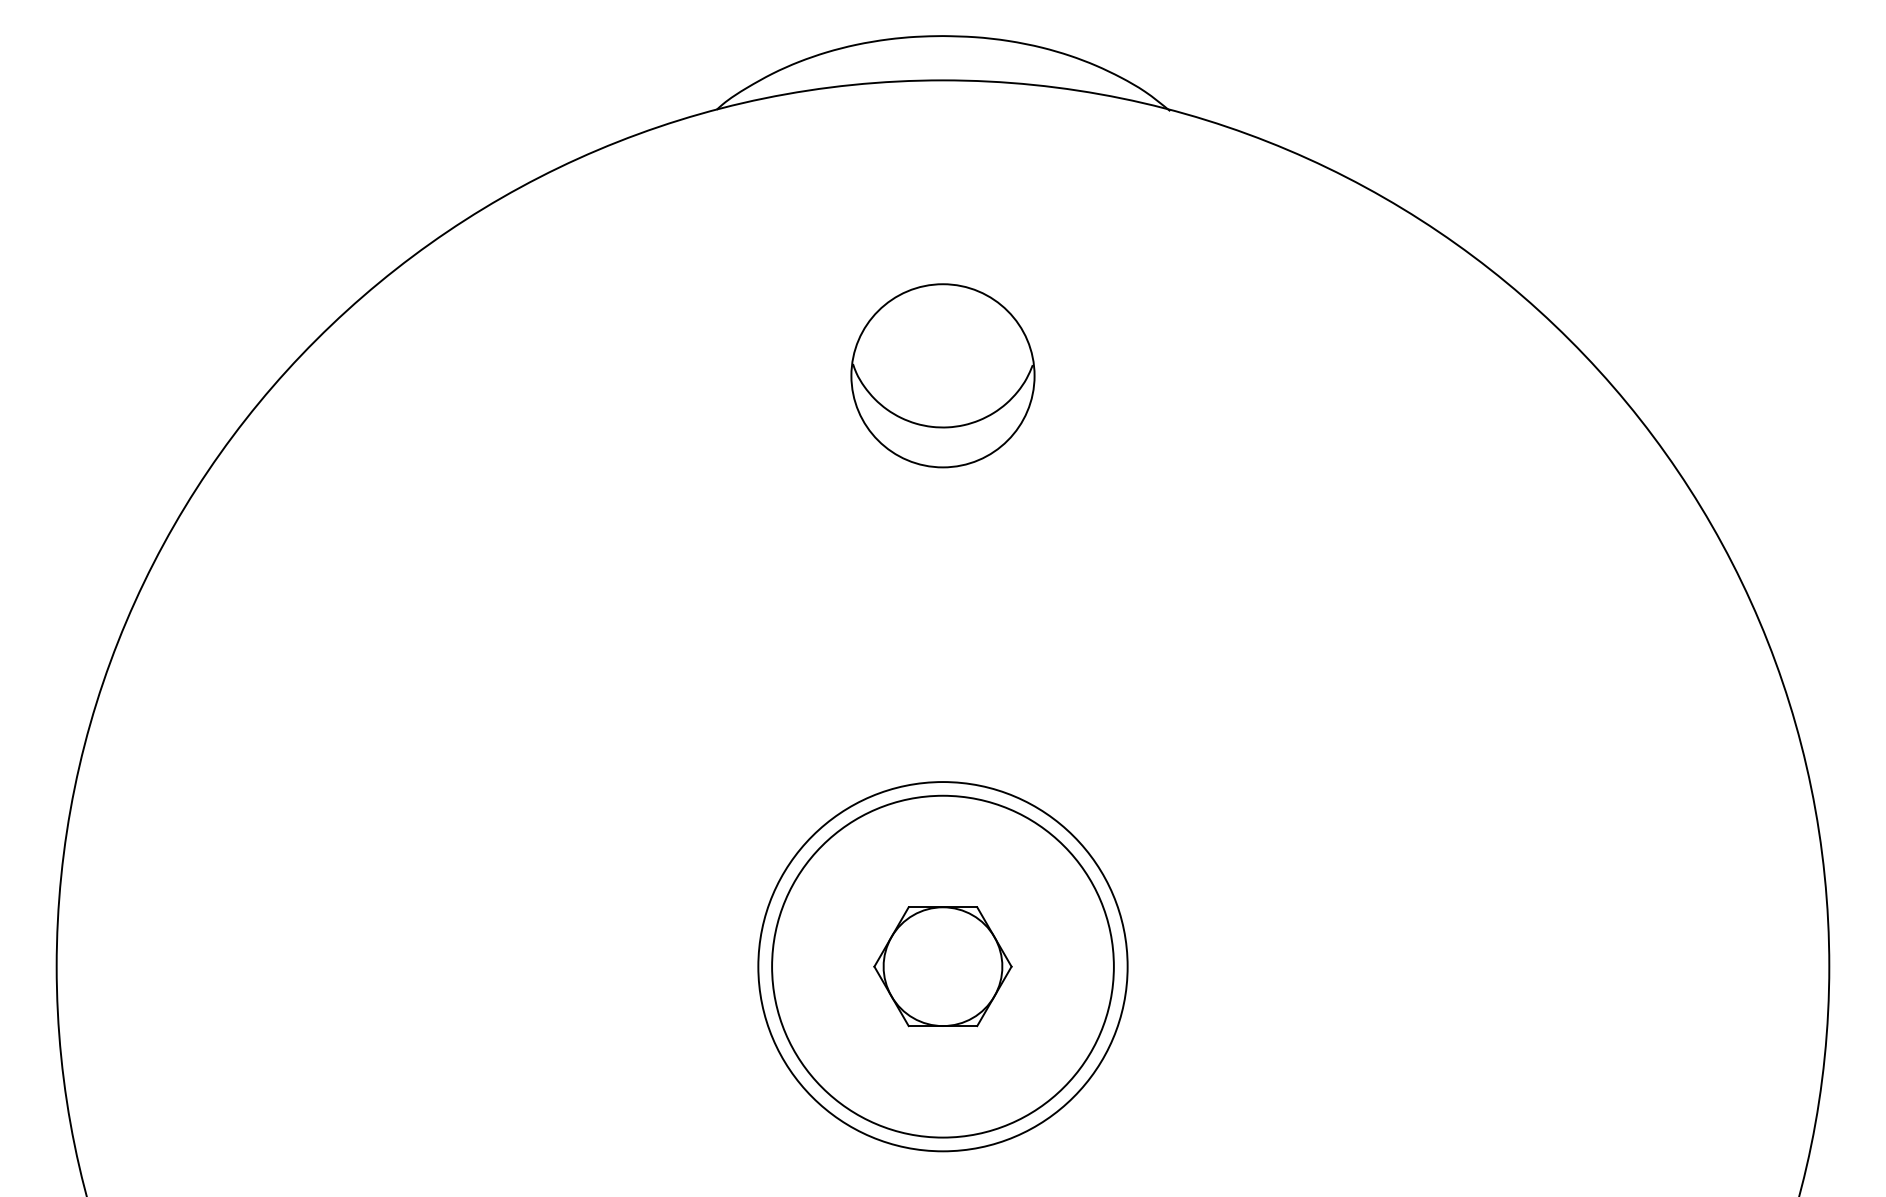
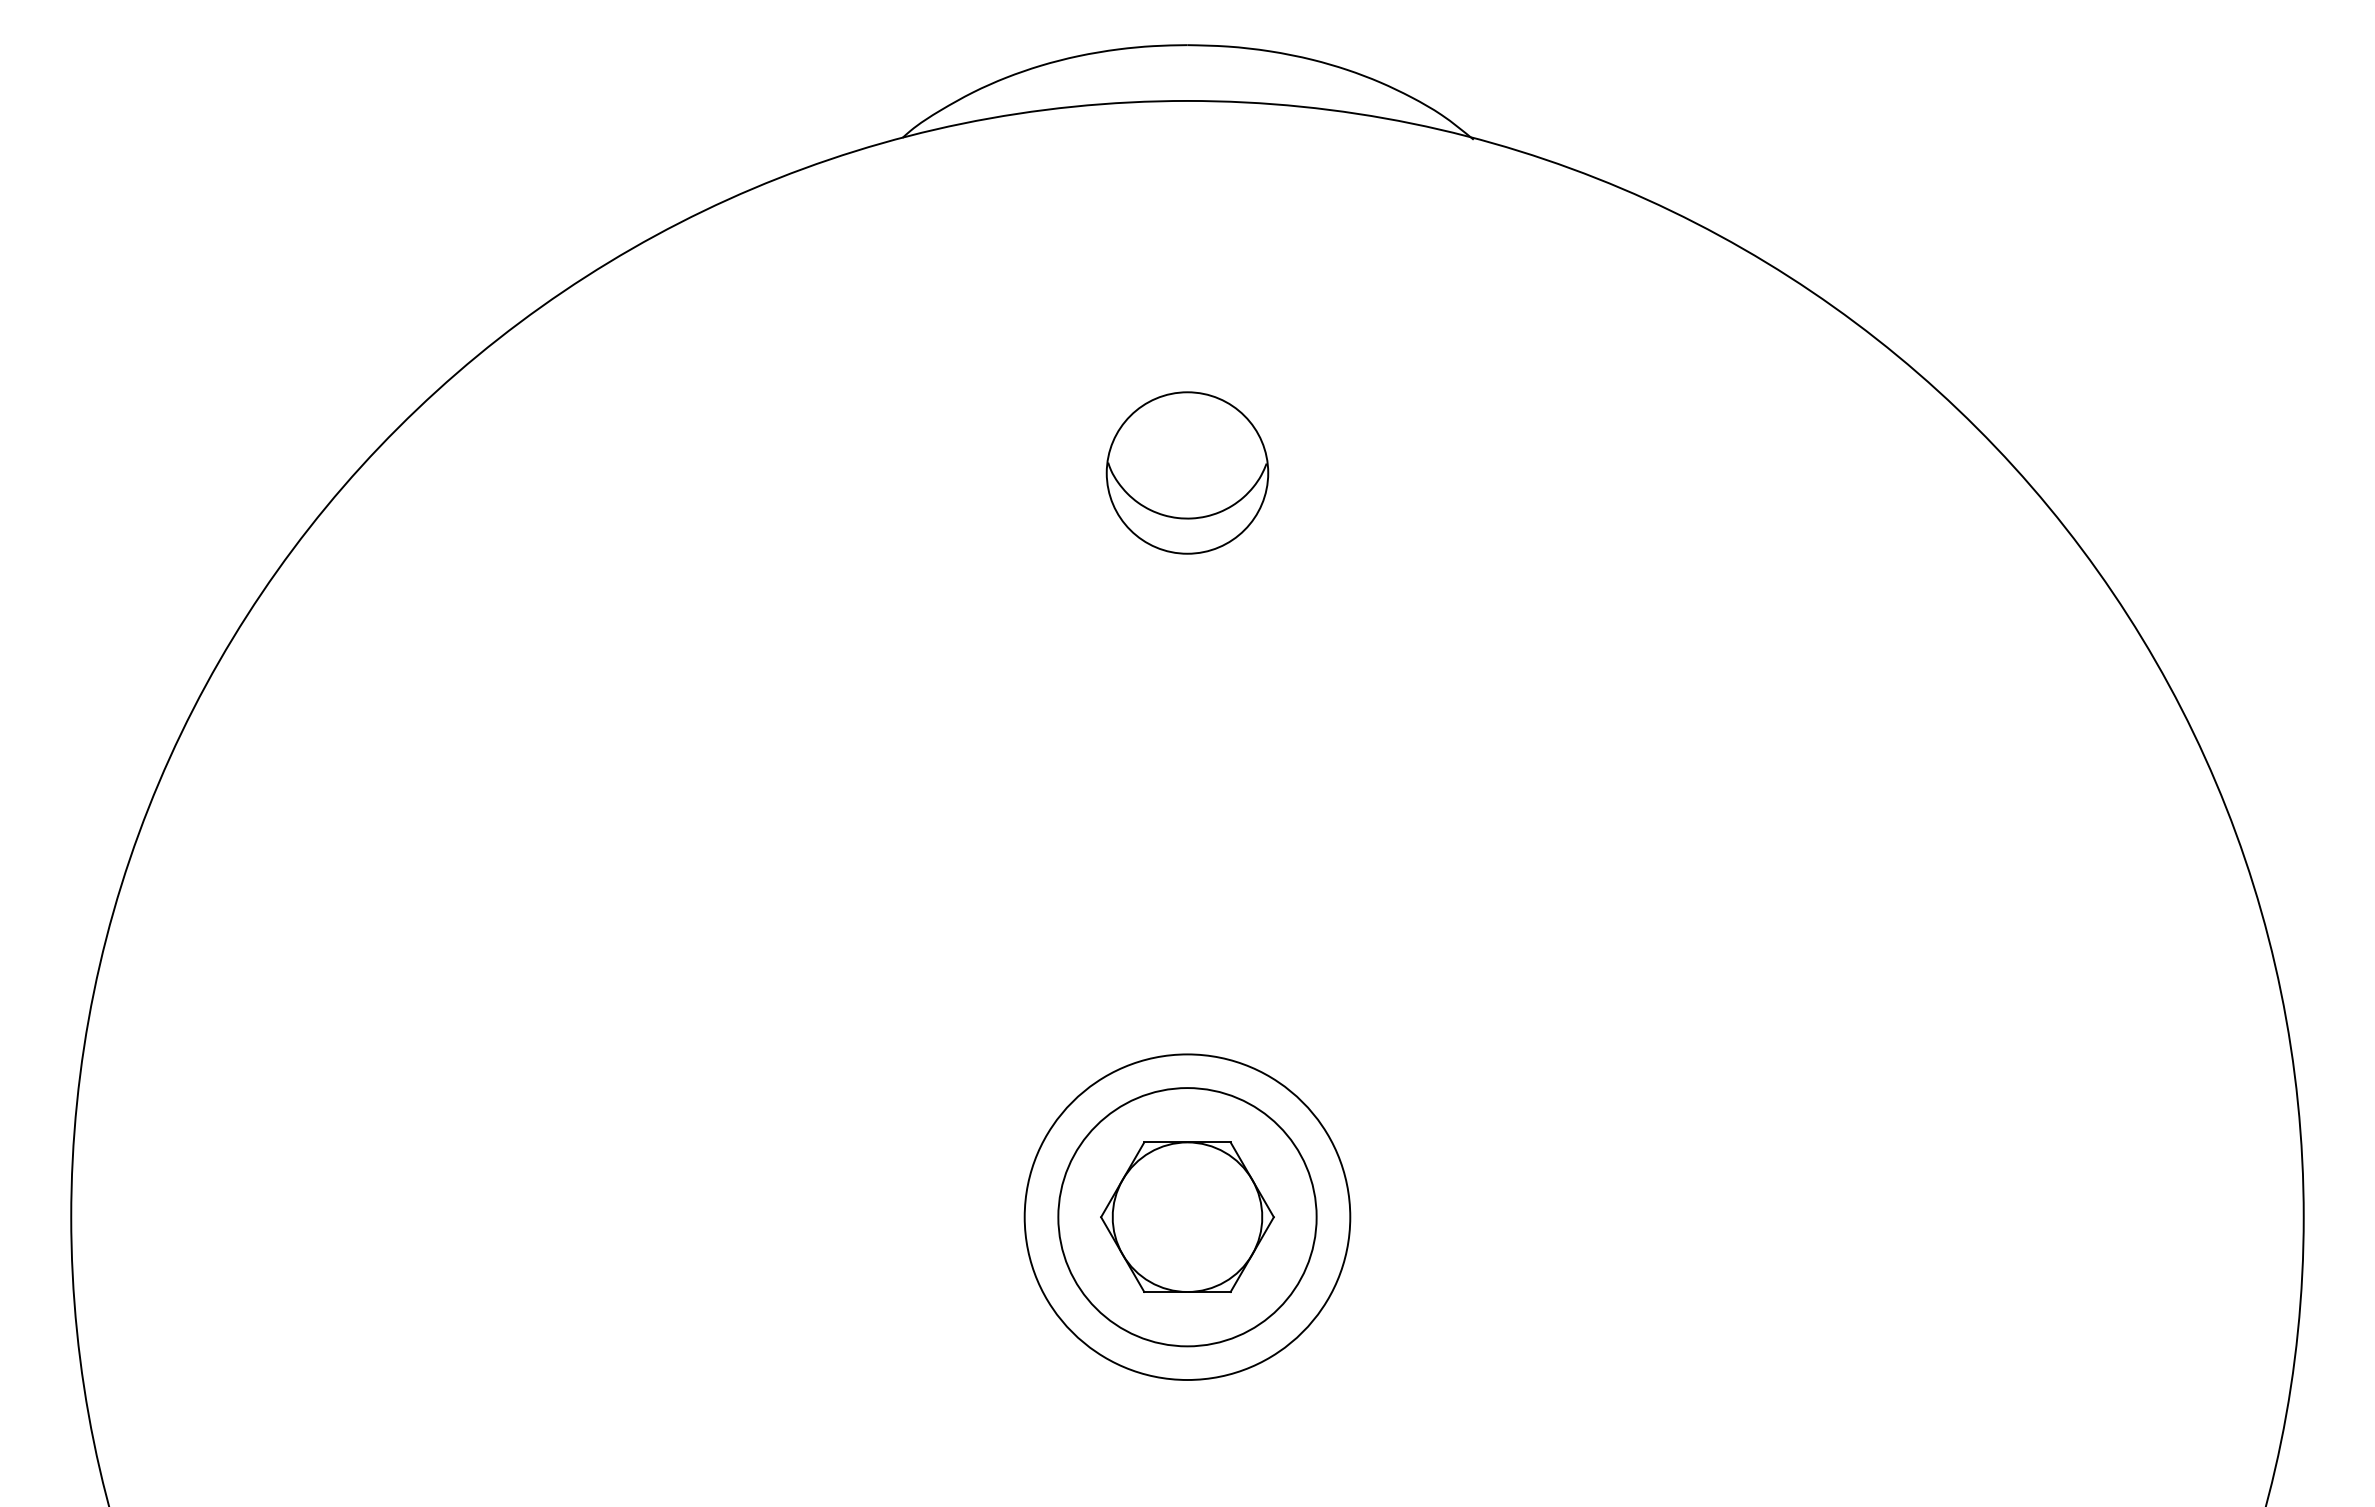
part: (943, 375) -> (1187, 472), size x0.7
circle: (943, 966) -> (1187, 1216), size x0.6
circle: (943, 966) -> (1187, 1216), size x0.7

